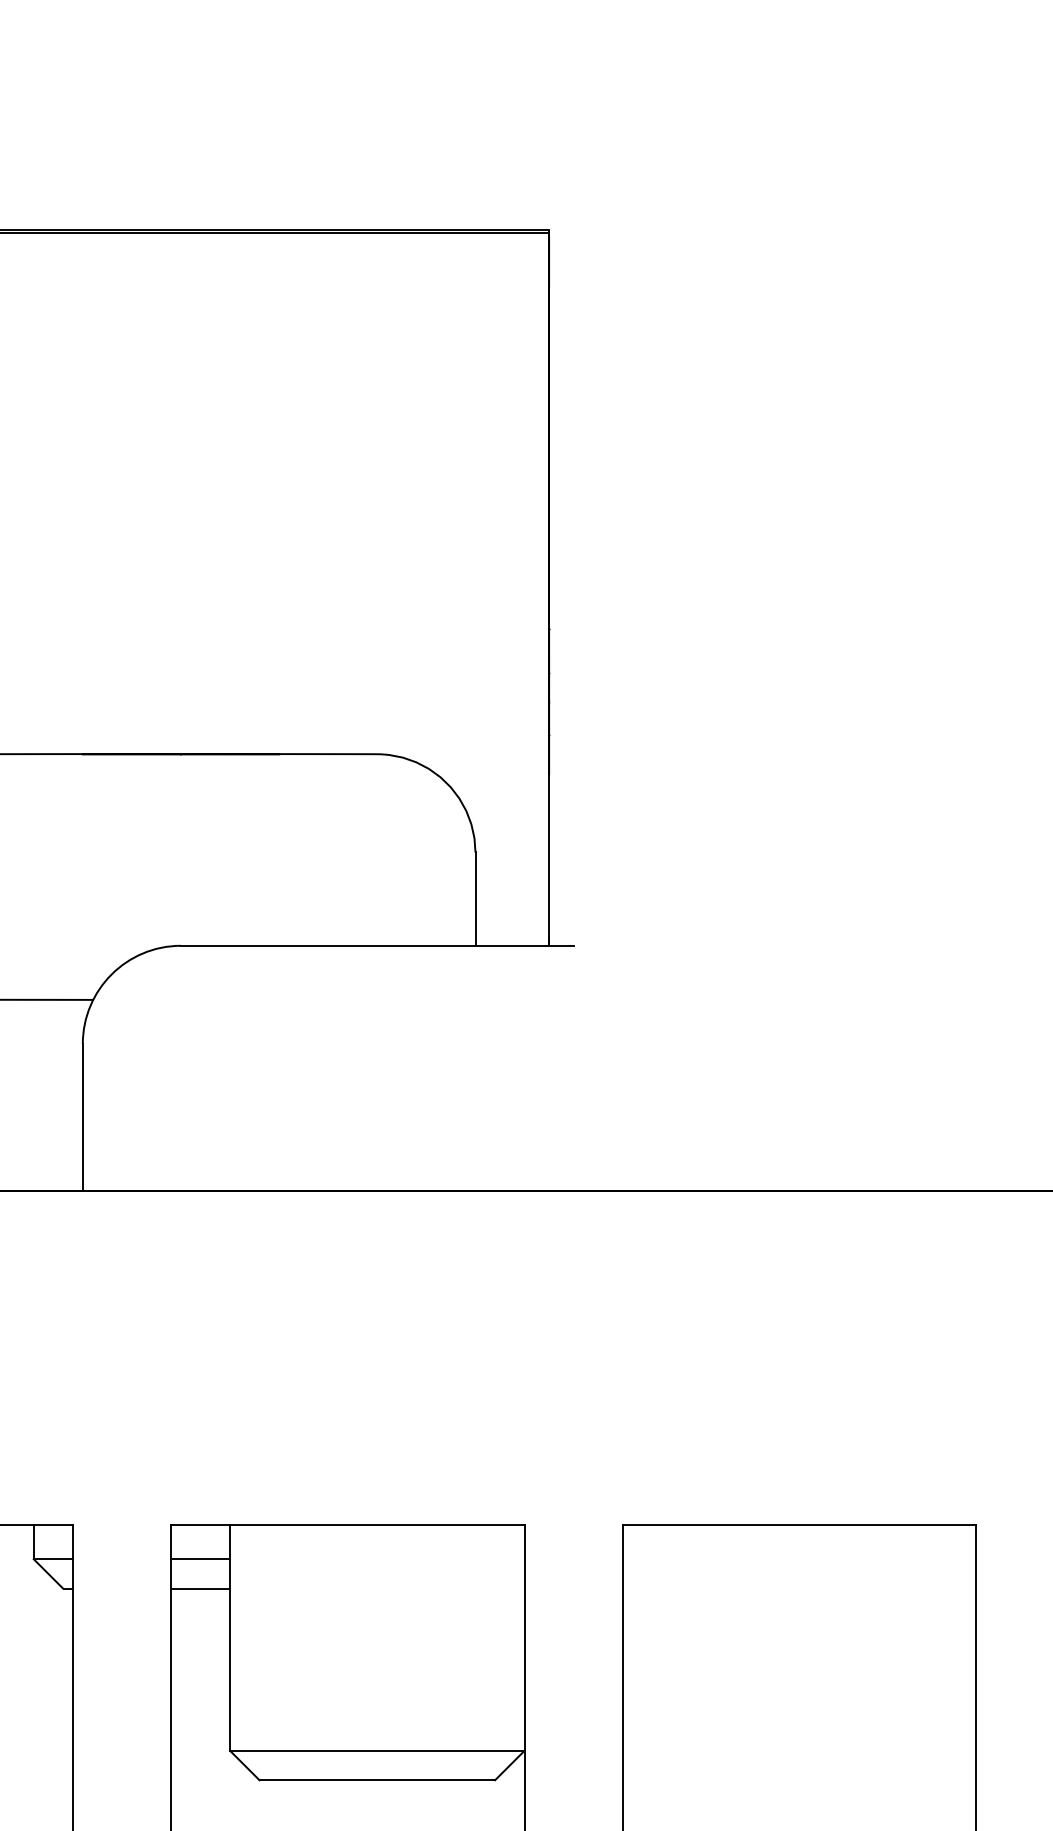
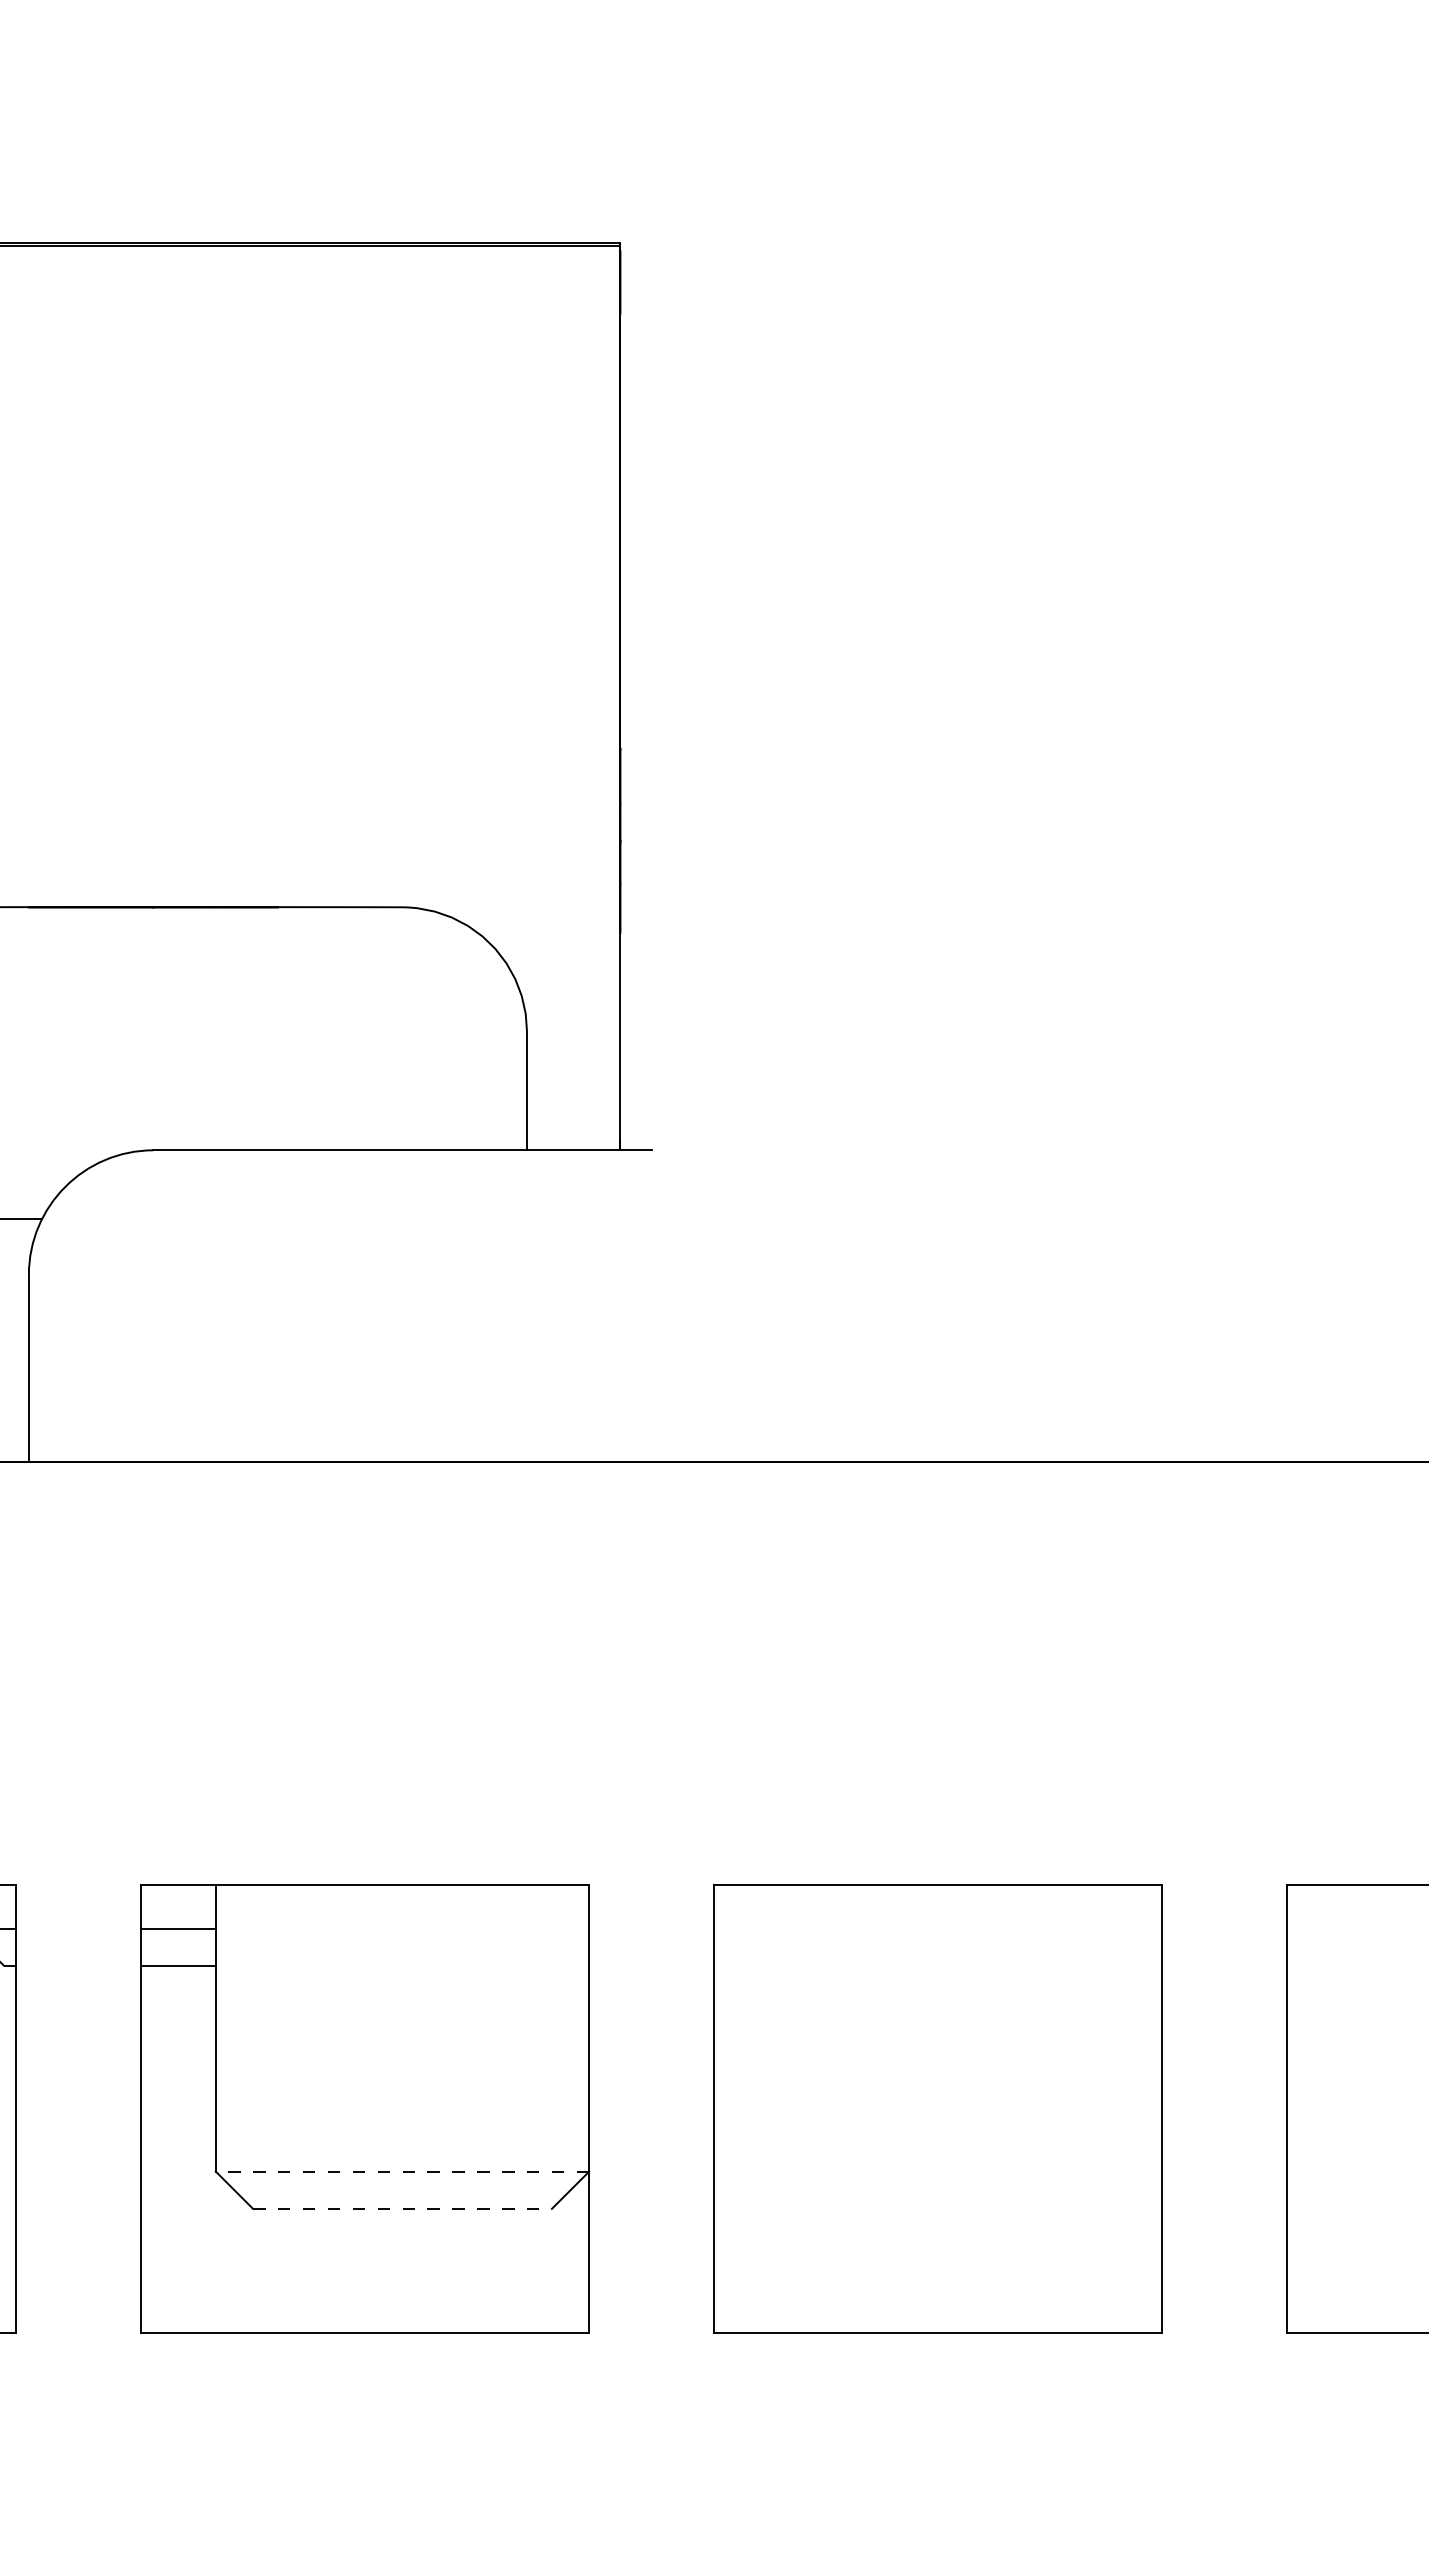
line: (377, 1750) -> (402, 2171), solid -> dashed
line: (377, 1779) -> (402, 2208), solid -> dashed

